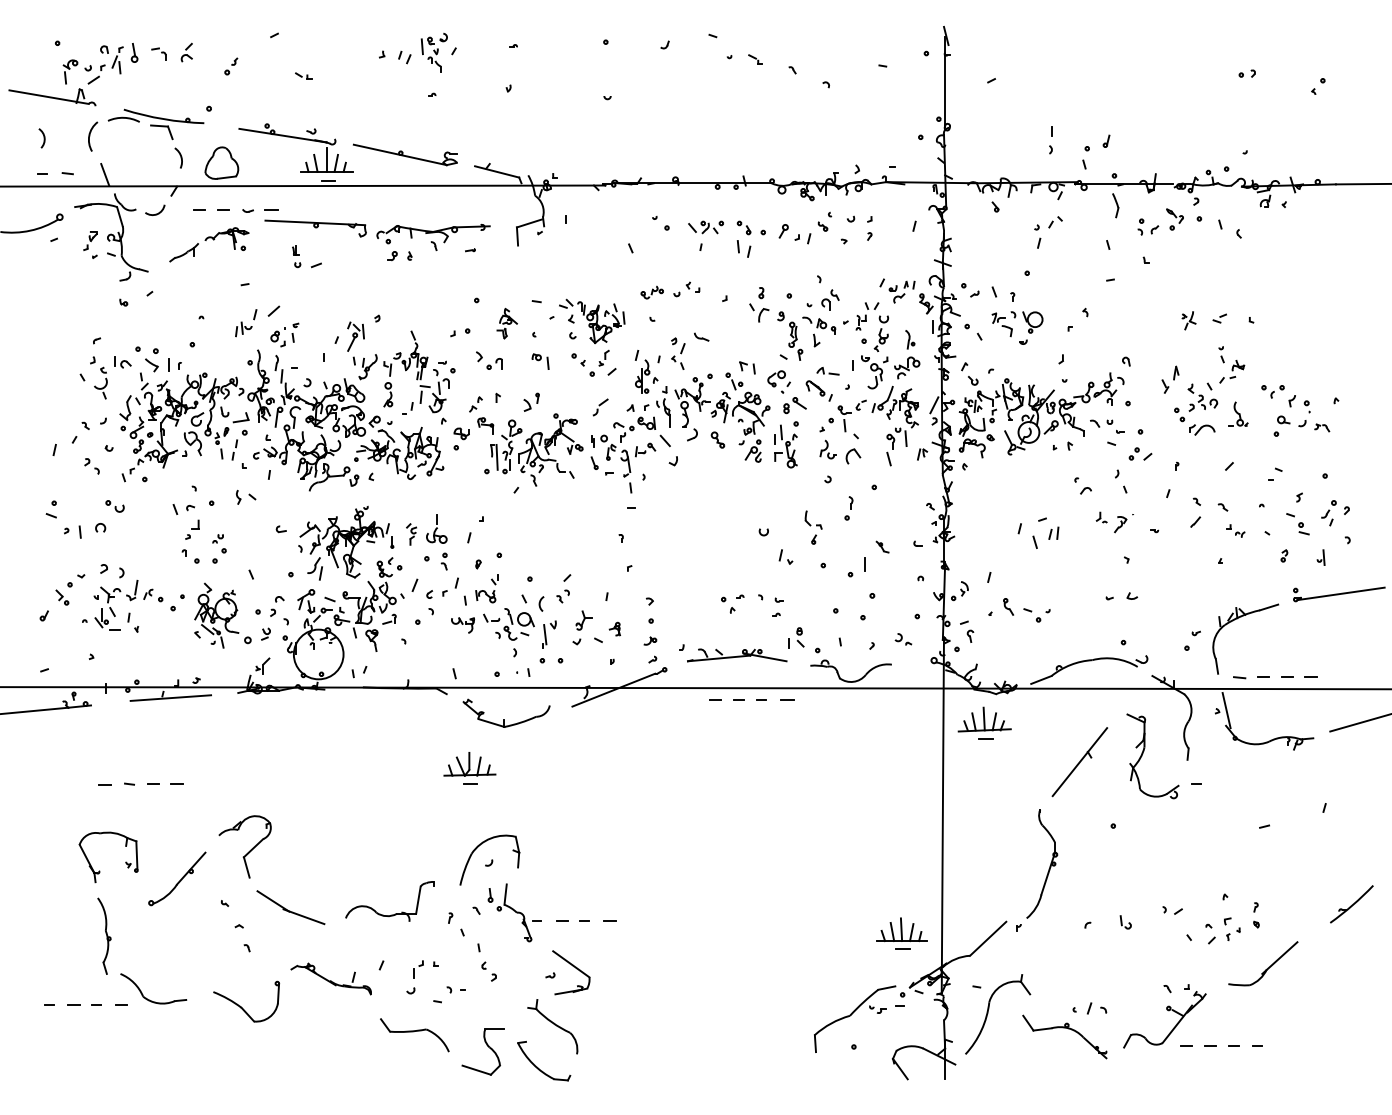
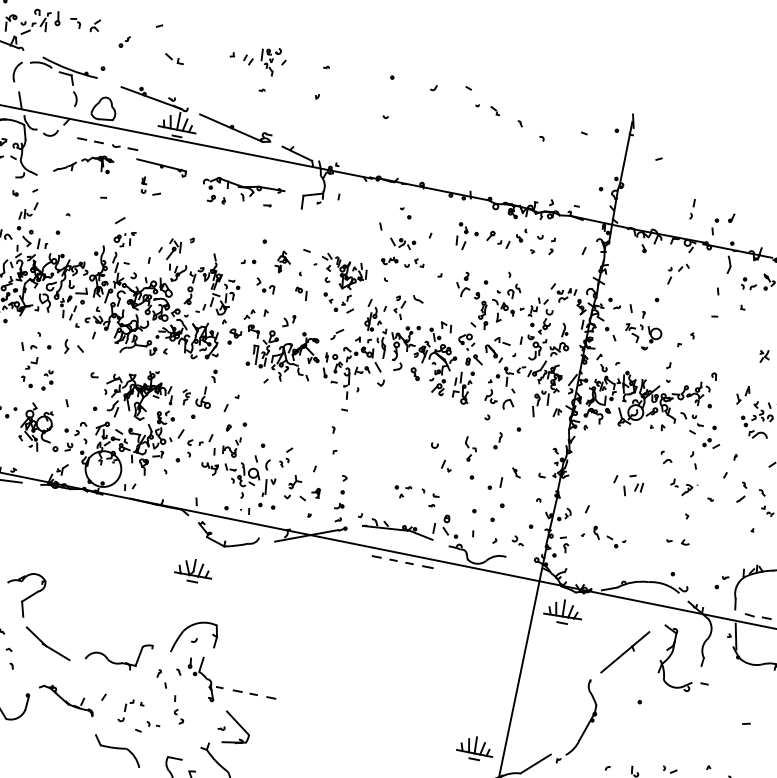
part: (303, 75) -> (174, 58), size x1.6
part: (705, 227) -> (402, 243), moved
part: (315, 228) -> (161, 168), size x0.7
part: (246, 323) -> (28, 211), moved
part: (246, 496) -> (74, 347), size x1.4
part: (443, 561) -> (213, 375), moved
part: (796, 637) -> (442, 524), size x1.4

